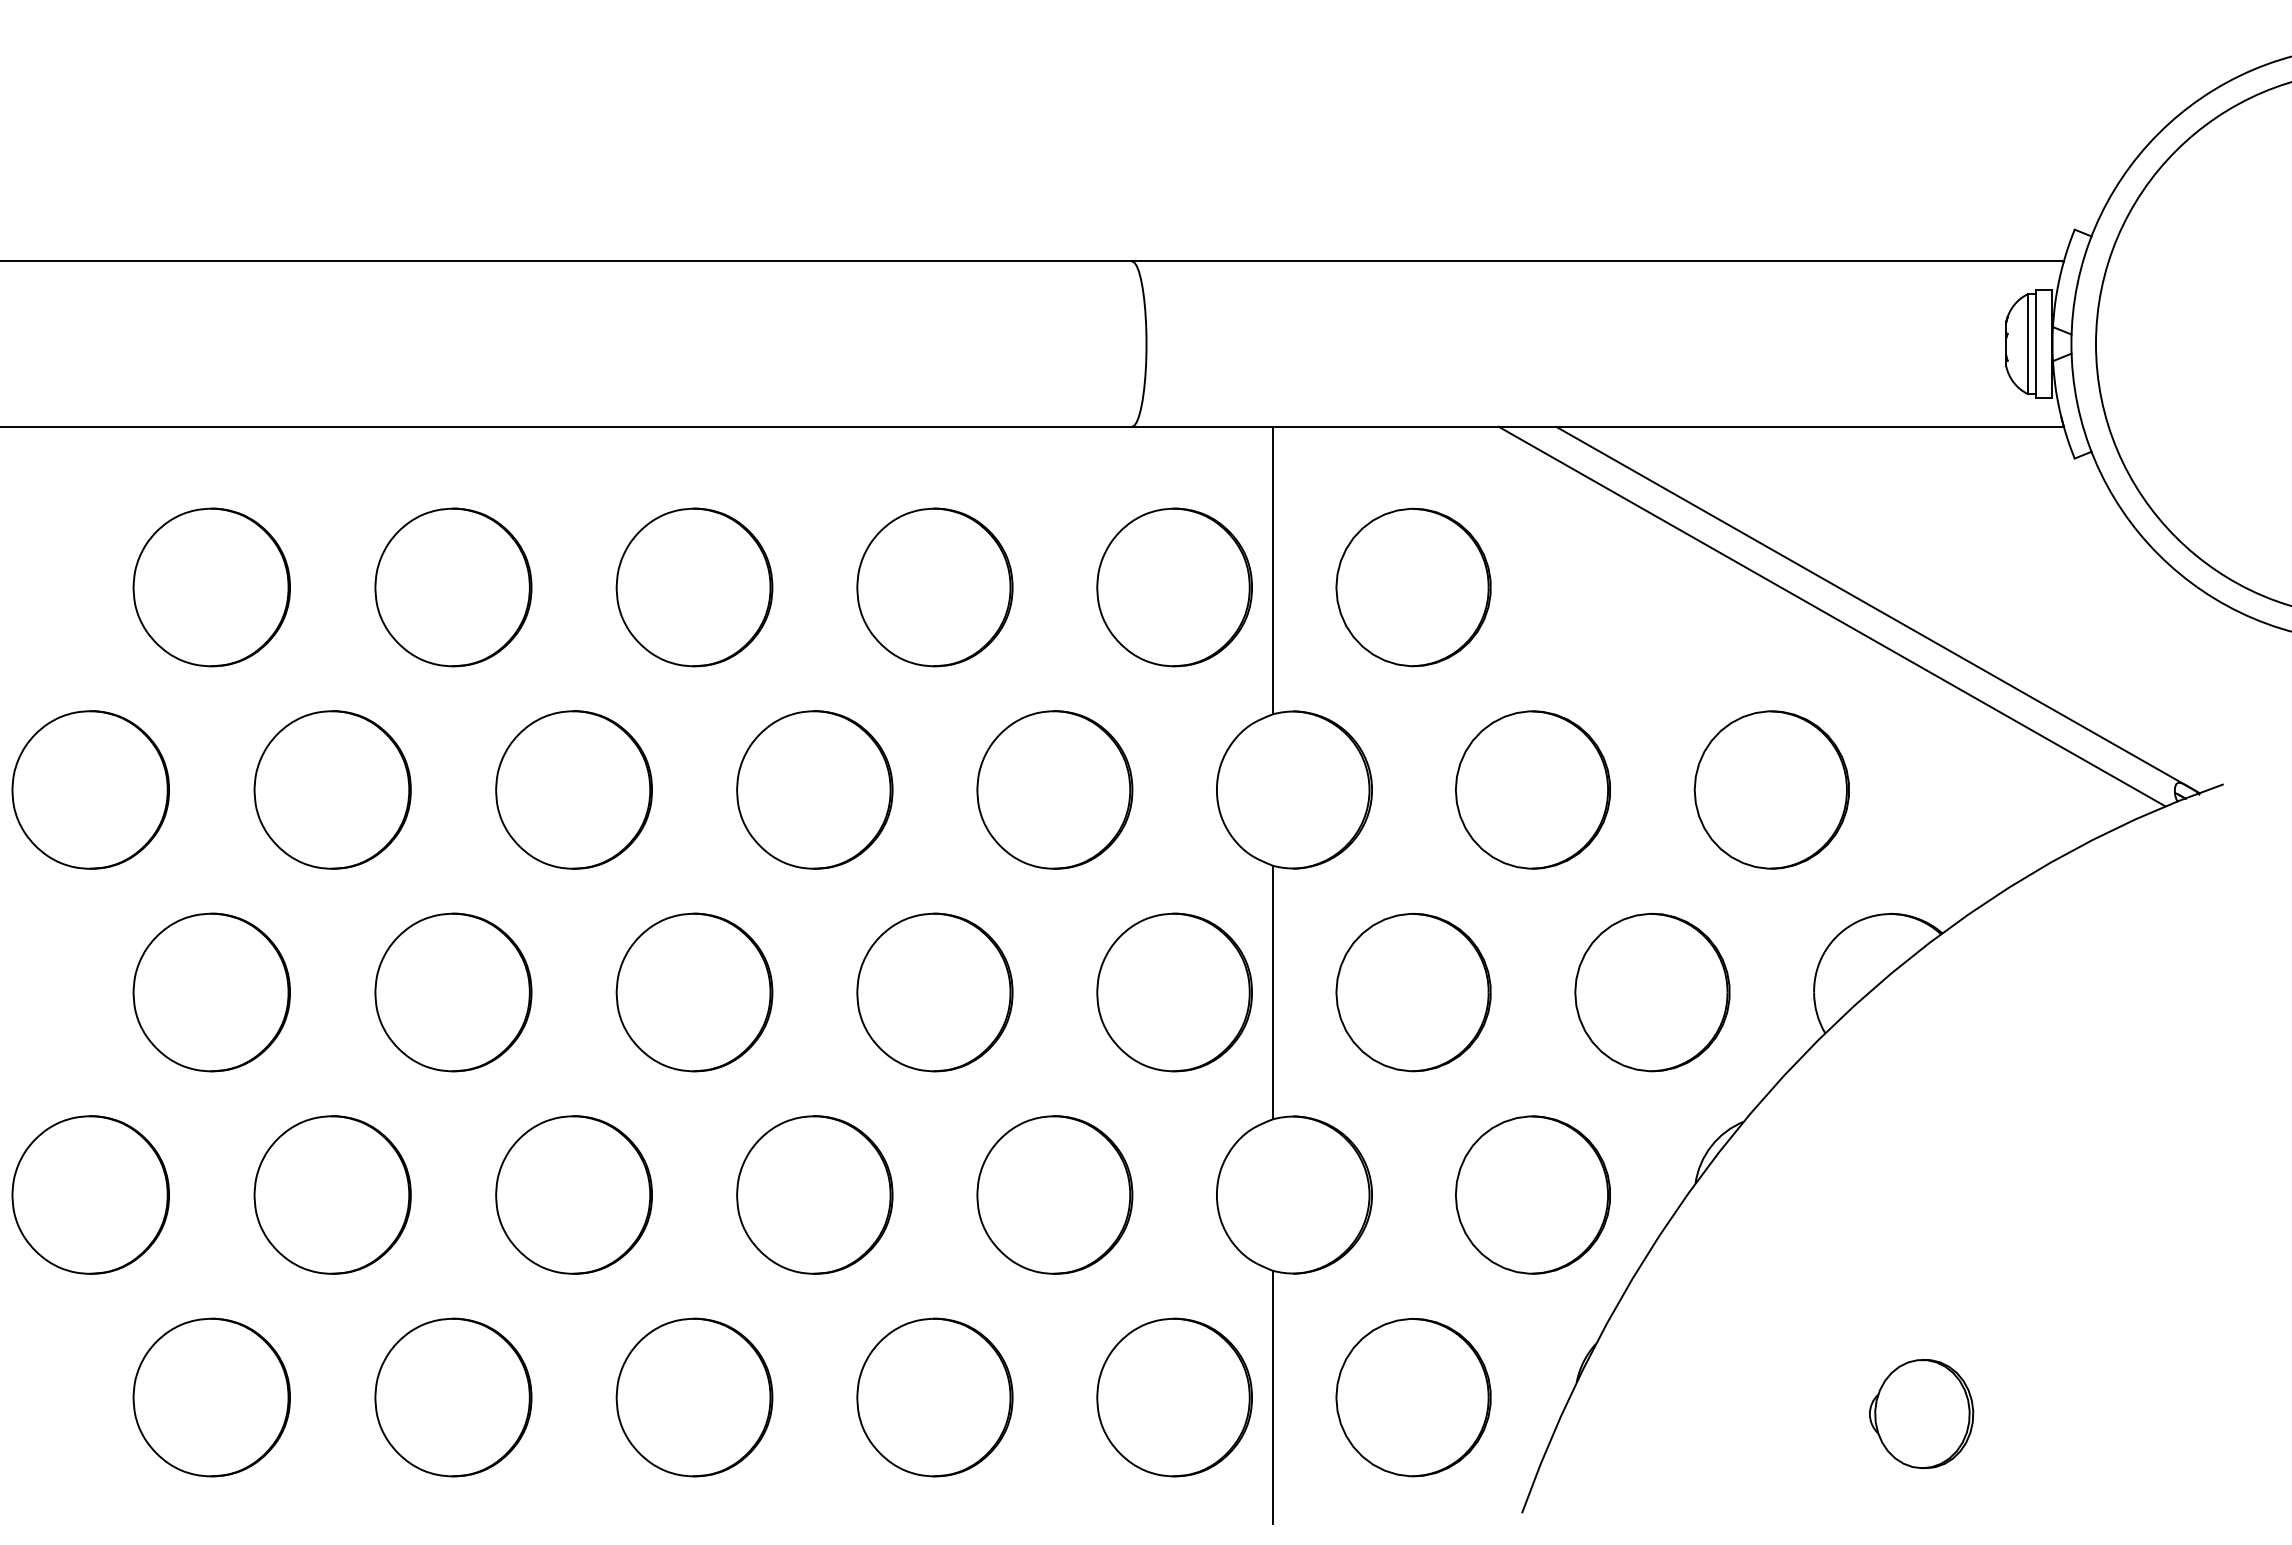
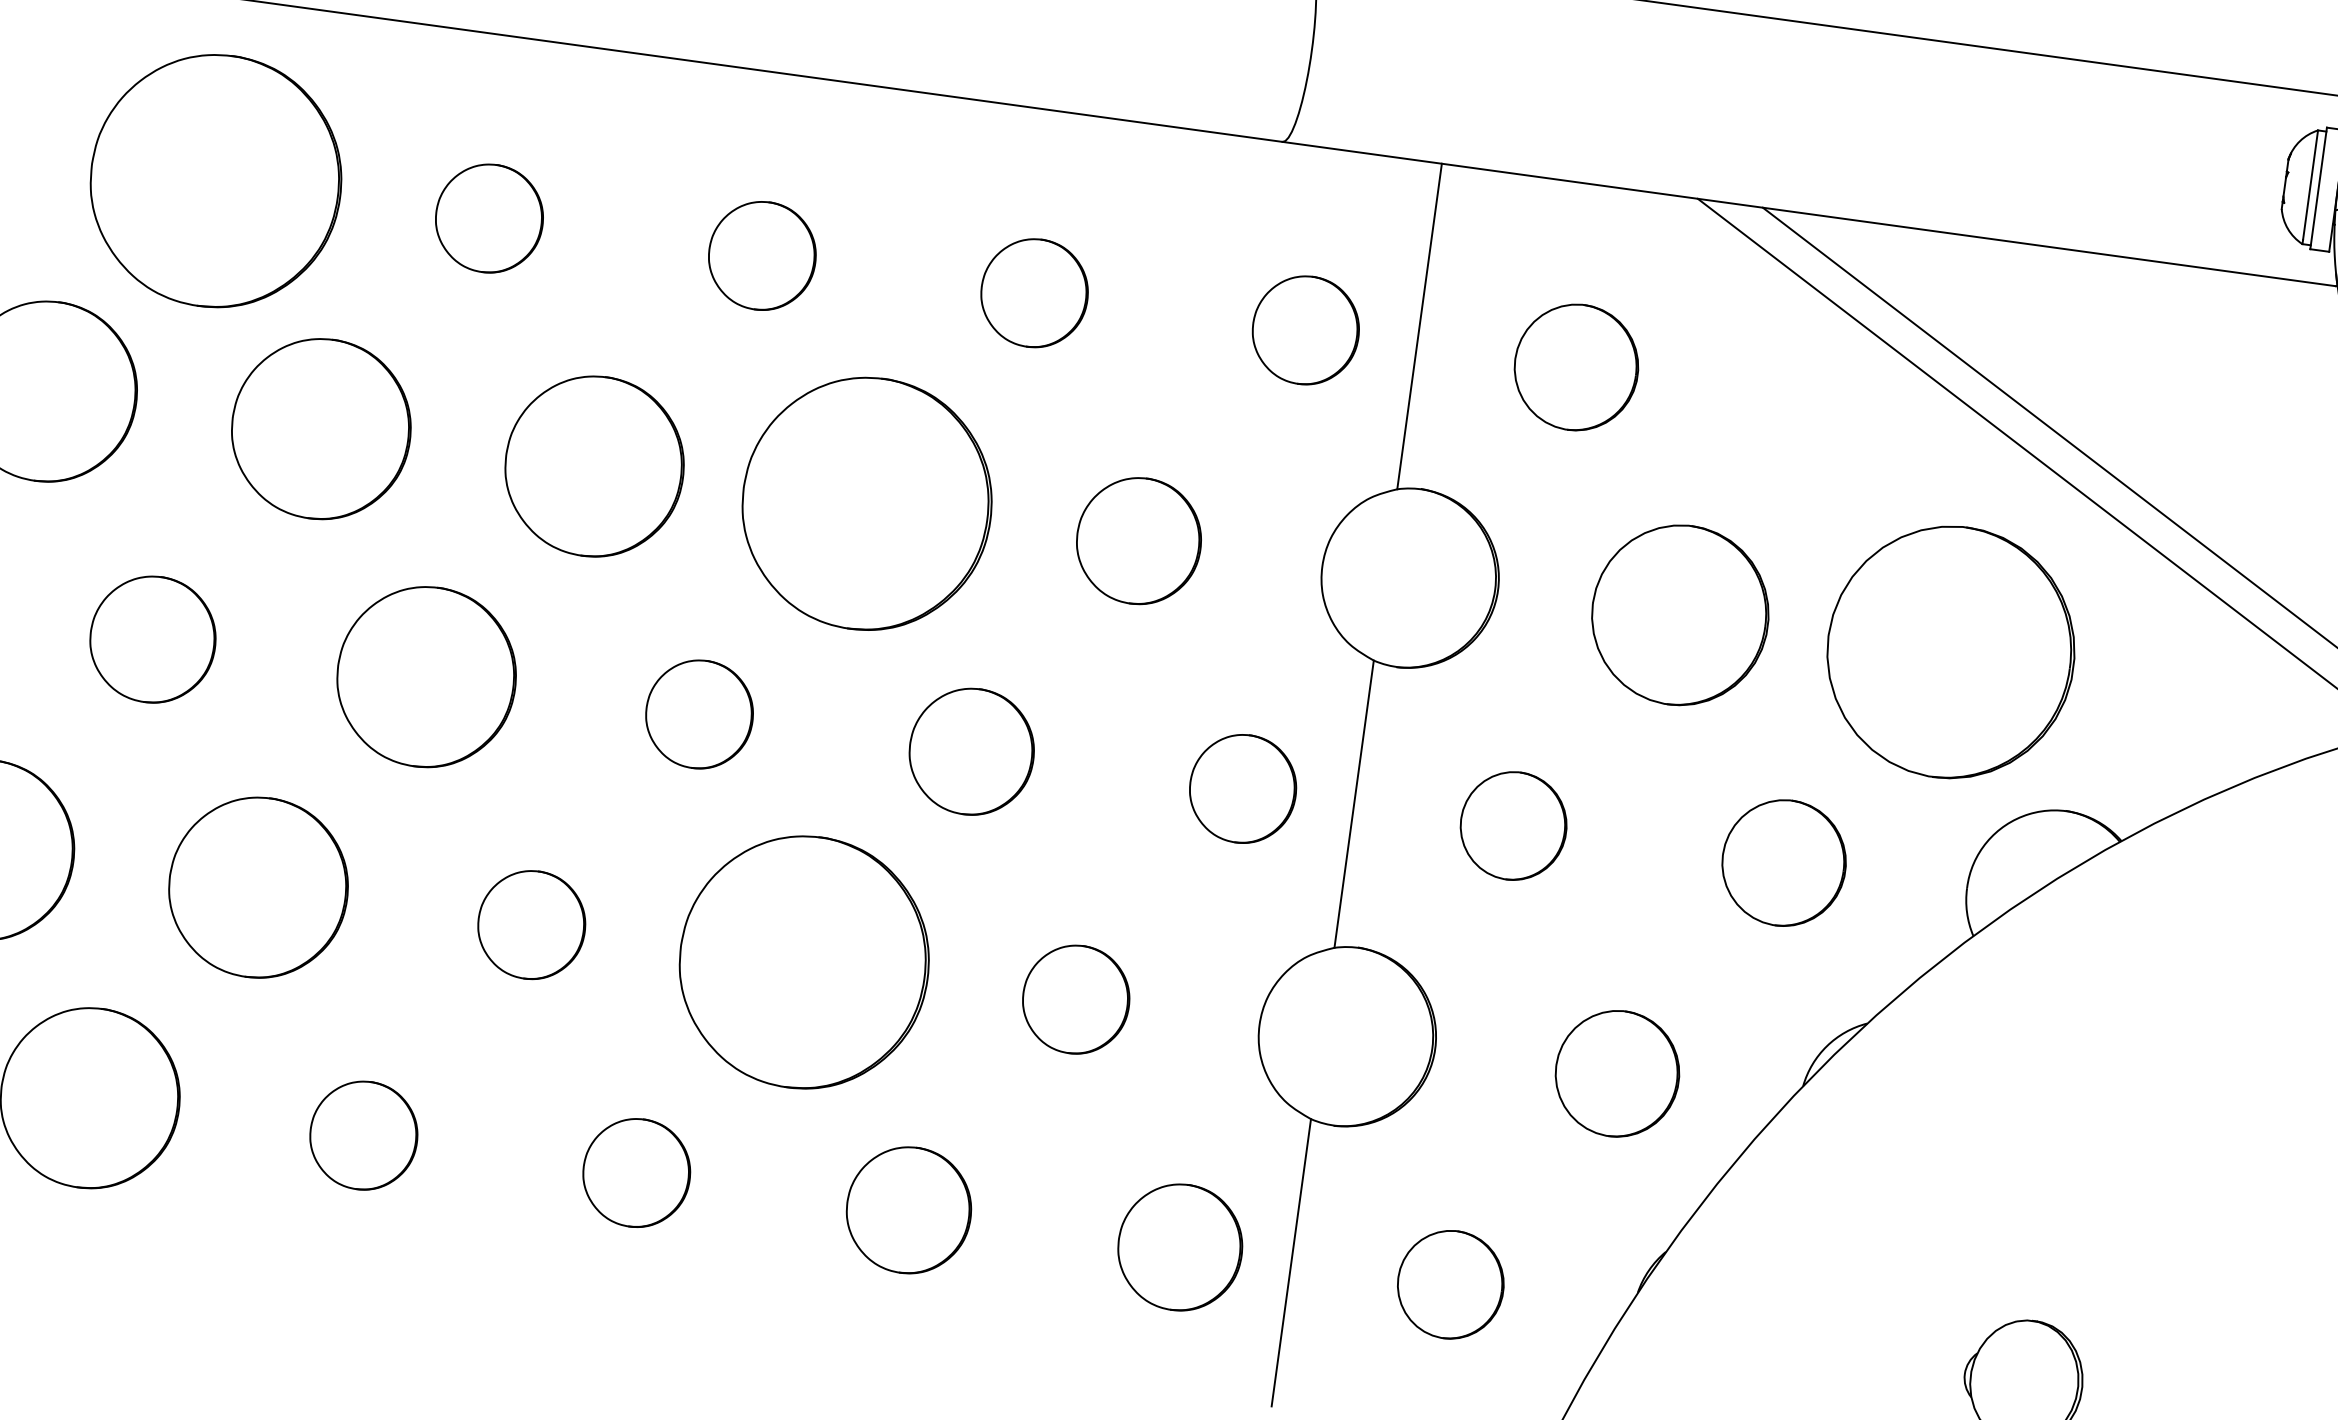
part: (211, 587) -> (215, 181), size x1.4
part: (453, 587) -> (489, 218), size x0.6
part: (694, 587) -> (762, 255), size x0.6
part: (934, 587) -> (1034, 293), size x0.6
part: (1174, 587) -> (1305, 330), size x0.6
part: (1413, 587) -> (1576, 367), size x0.7
part: (814, 789) -> (866, 503), size x1.4
part: (1054, 789) -> (1138, 540), size x0.7
part: (1771, 789) -> (1950, 651), size x1.4
part: (211, 992) -> (152, 639), size x0.7
part: (694, 992) -> (699, 714), size x0.6
part: (934, 992) -> (971, 751), size x0.7
part: (1174, 992) -> (1242, 788), size x0.6
part: (1413, 992) -> (1513, 825), size x0.6
part: (1652, 992) -> (1784, 863), size x0.7
part: (573, 1194) -> (531, 924), size x0.6
part: (814, 1194) -> (804, 961), size x1.4
part: (1054, 1194) -> (1075, 999), size x0.6
part: (1532, 1194) -> (1616, 1073), size x0.7
part: (453, 1397) -> (363, 1135), size x0.6
part: (694, 1397) -> (636, 1172), size x0.6
part: (934, 1397) -> (908, 1210), size x0.7
part: (1174, 1397) -> (1180, 1247), size x0.7
part: (1413, 1397) -> (1450, 1284), size x0.6

